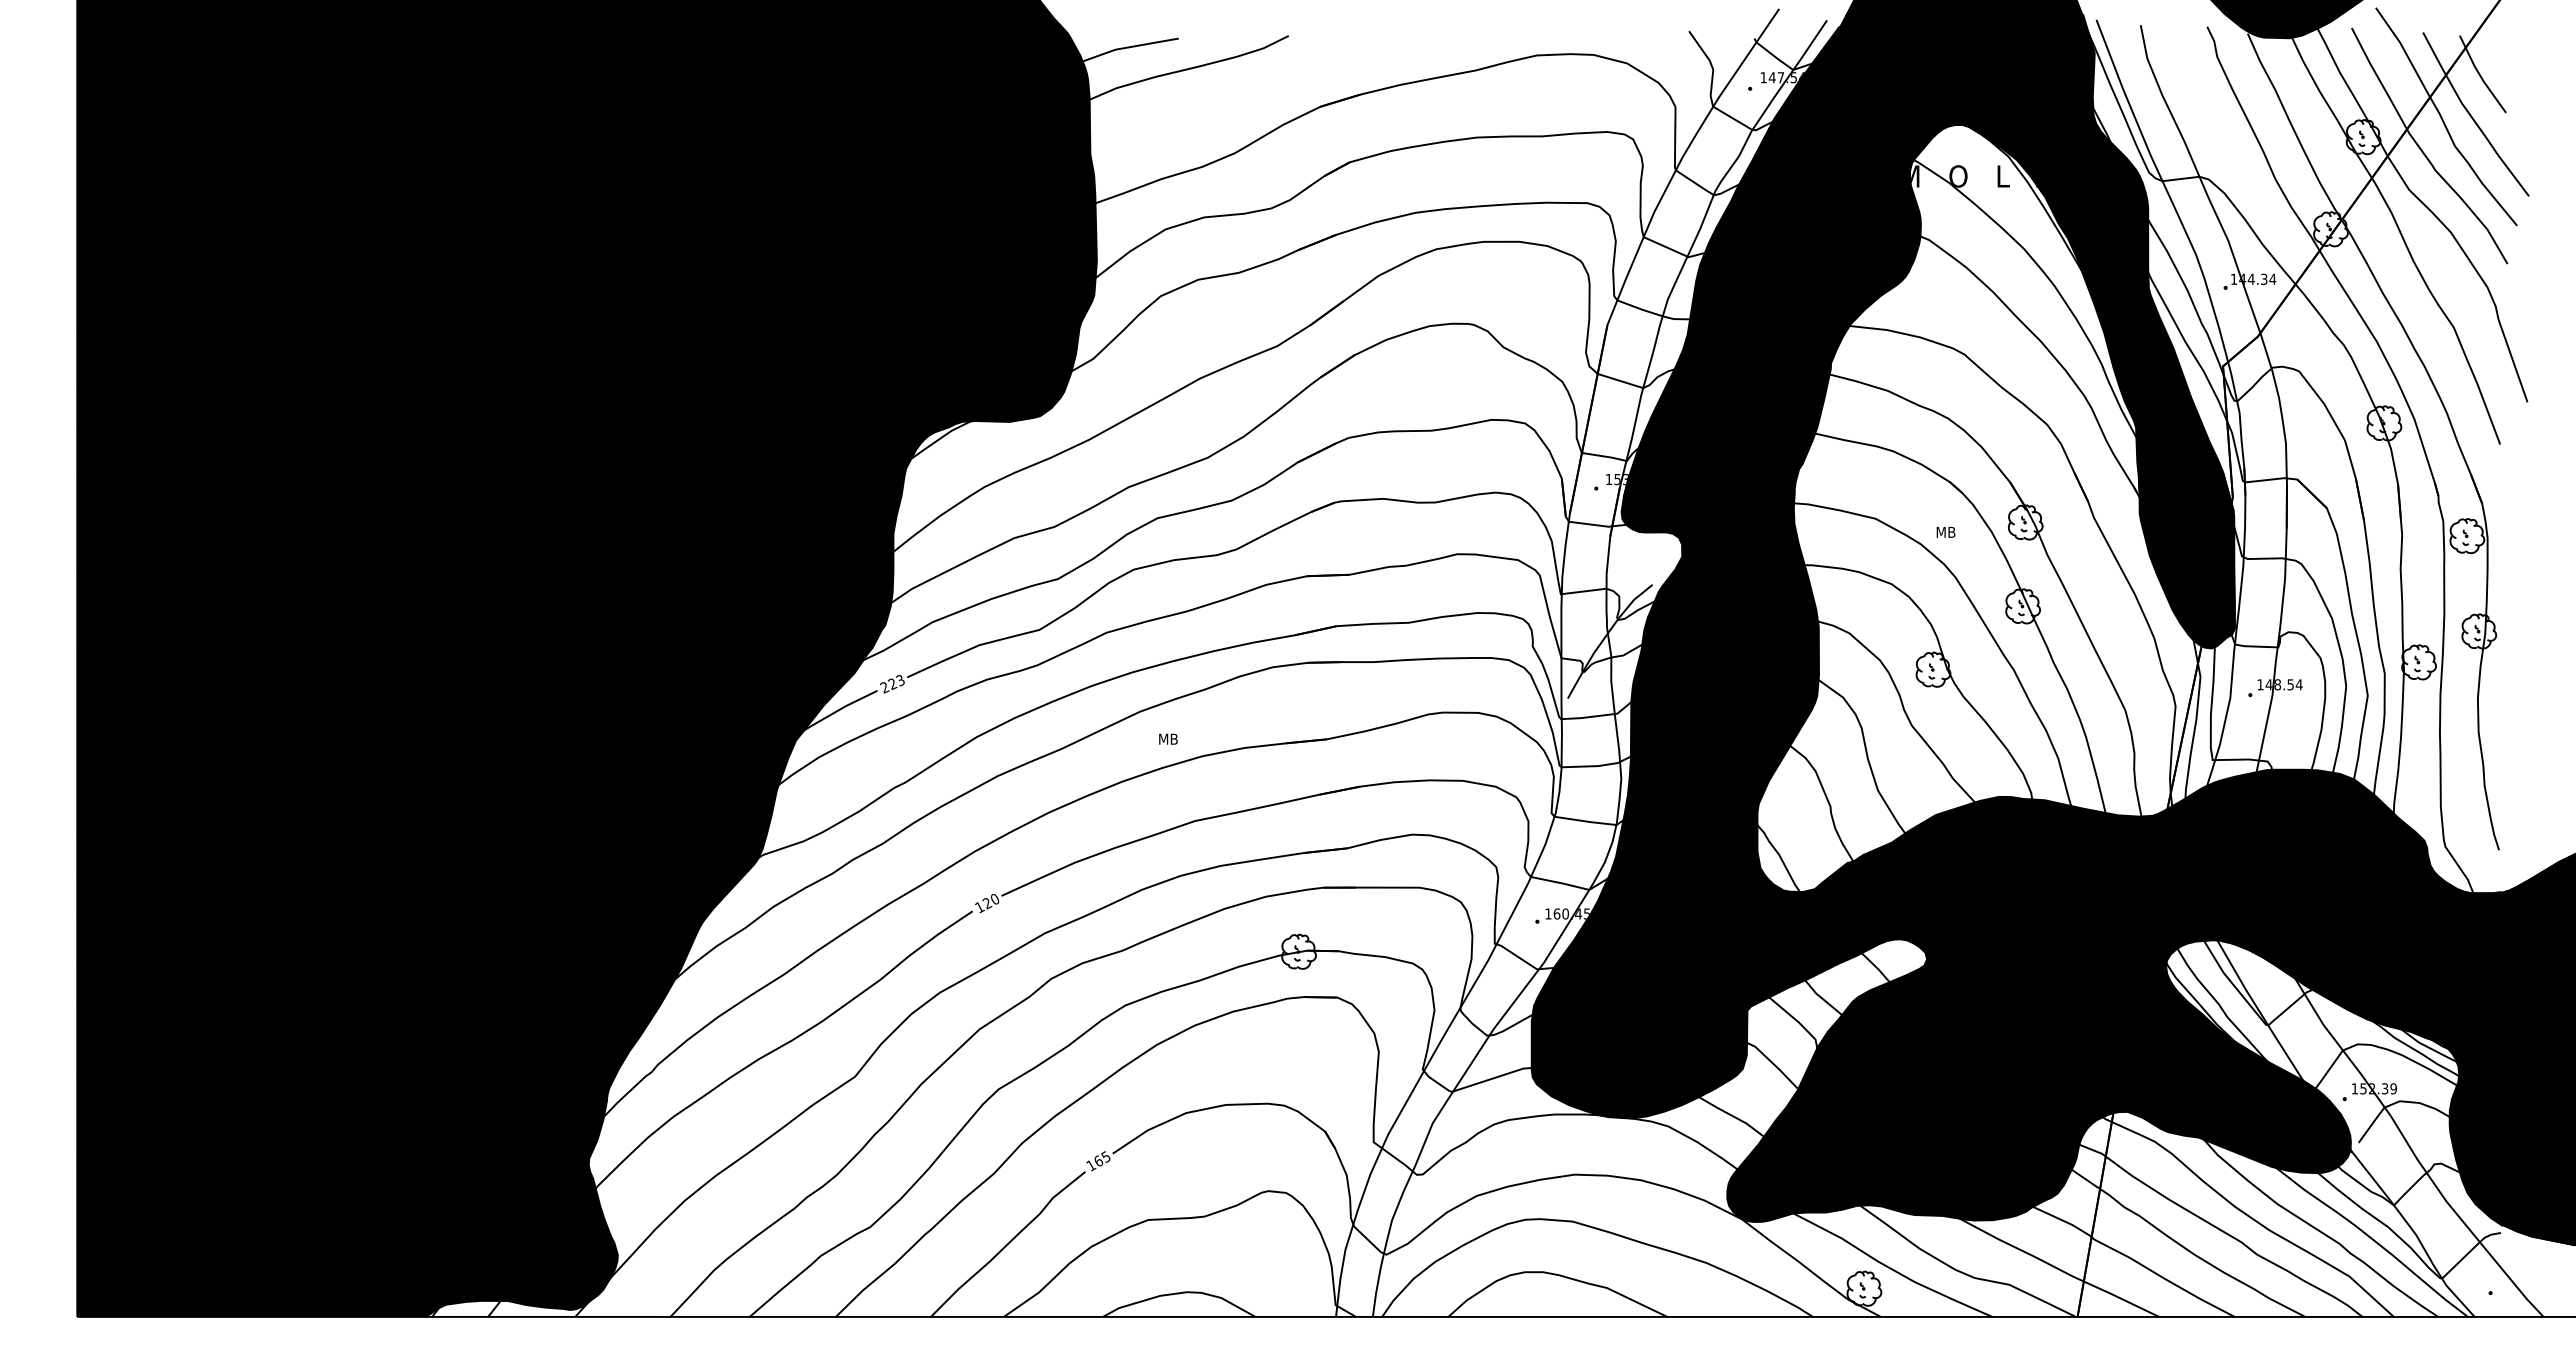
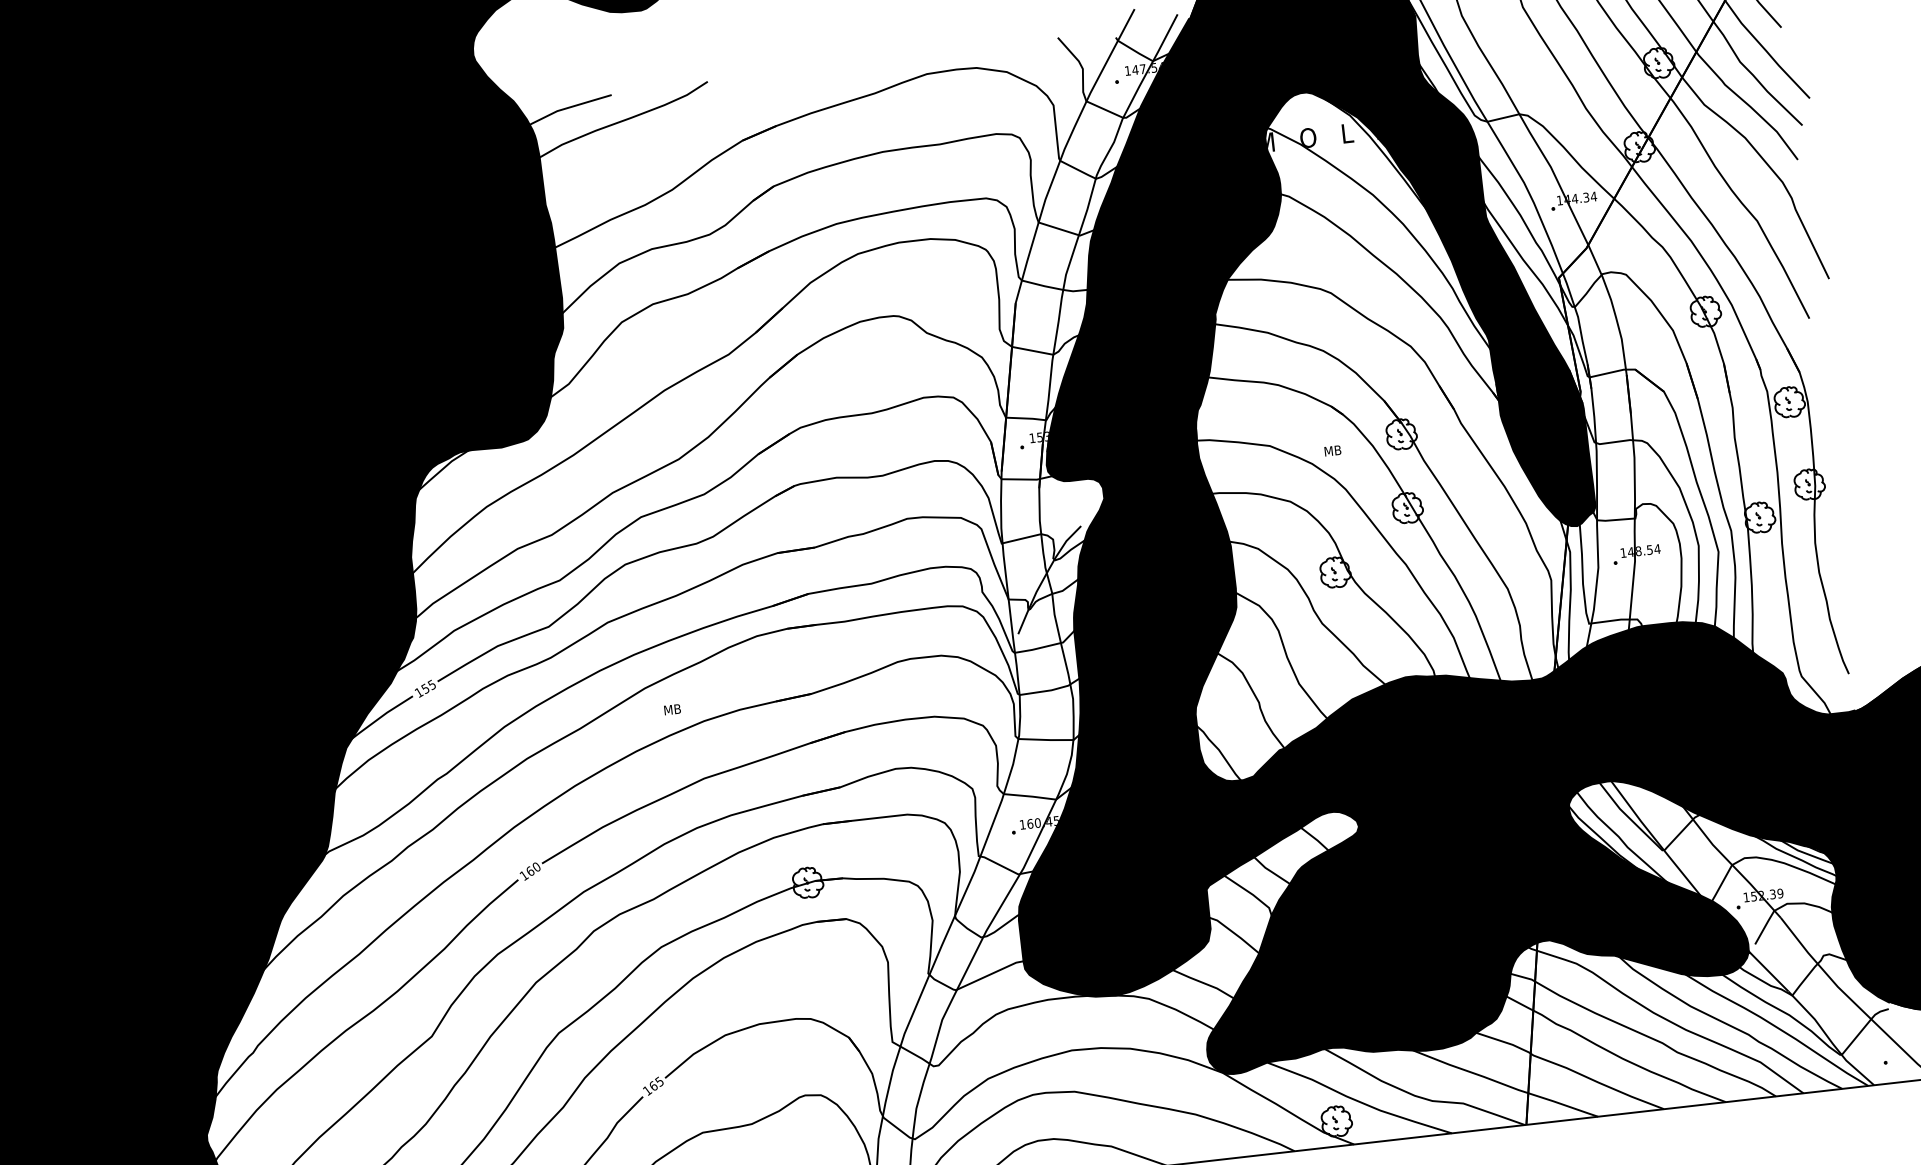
text: (892, 683) -> (425, 688), 223 -> 155
text: (987, 903) -> (530, 871), 120 -> 160

